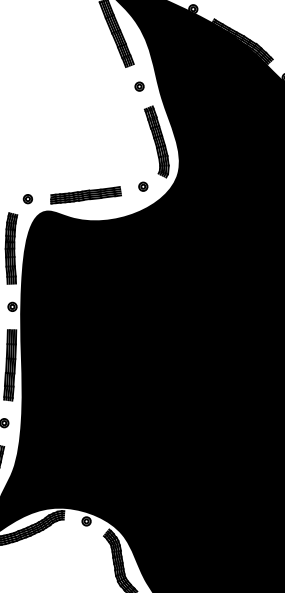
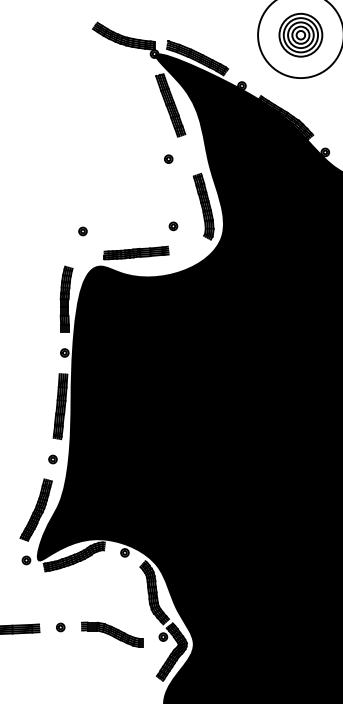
part: (139, 85) -> (168, 158), moved
part: (143, 186) -> (173, 226), moved
part: (27, 199) -> (82, 231), moved

